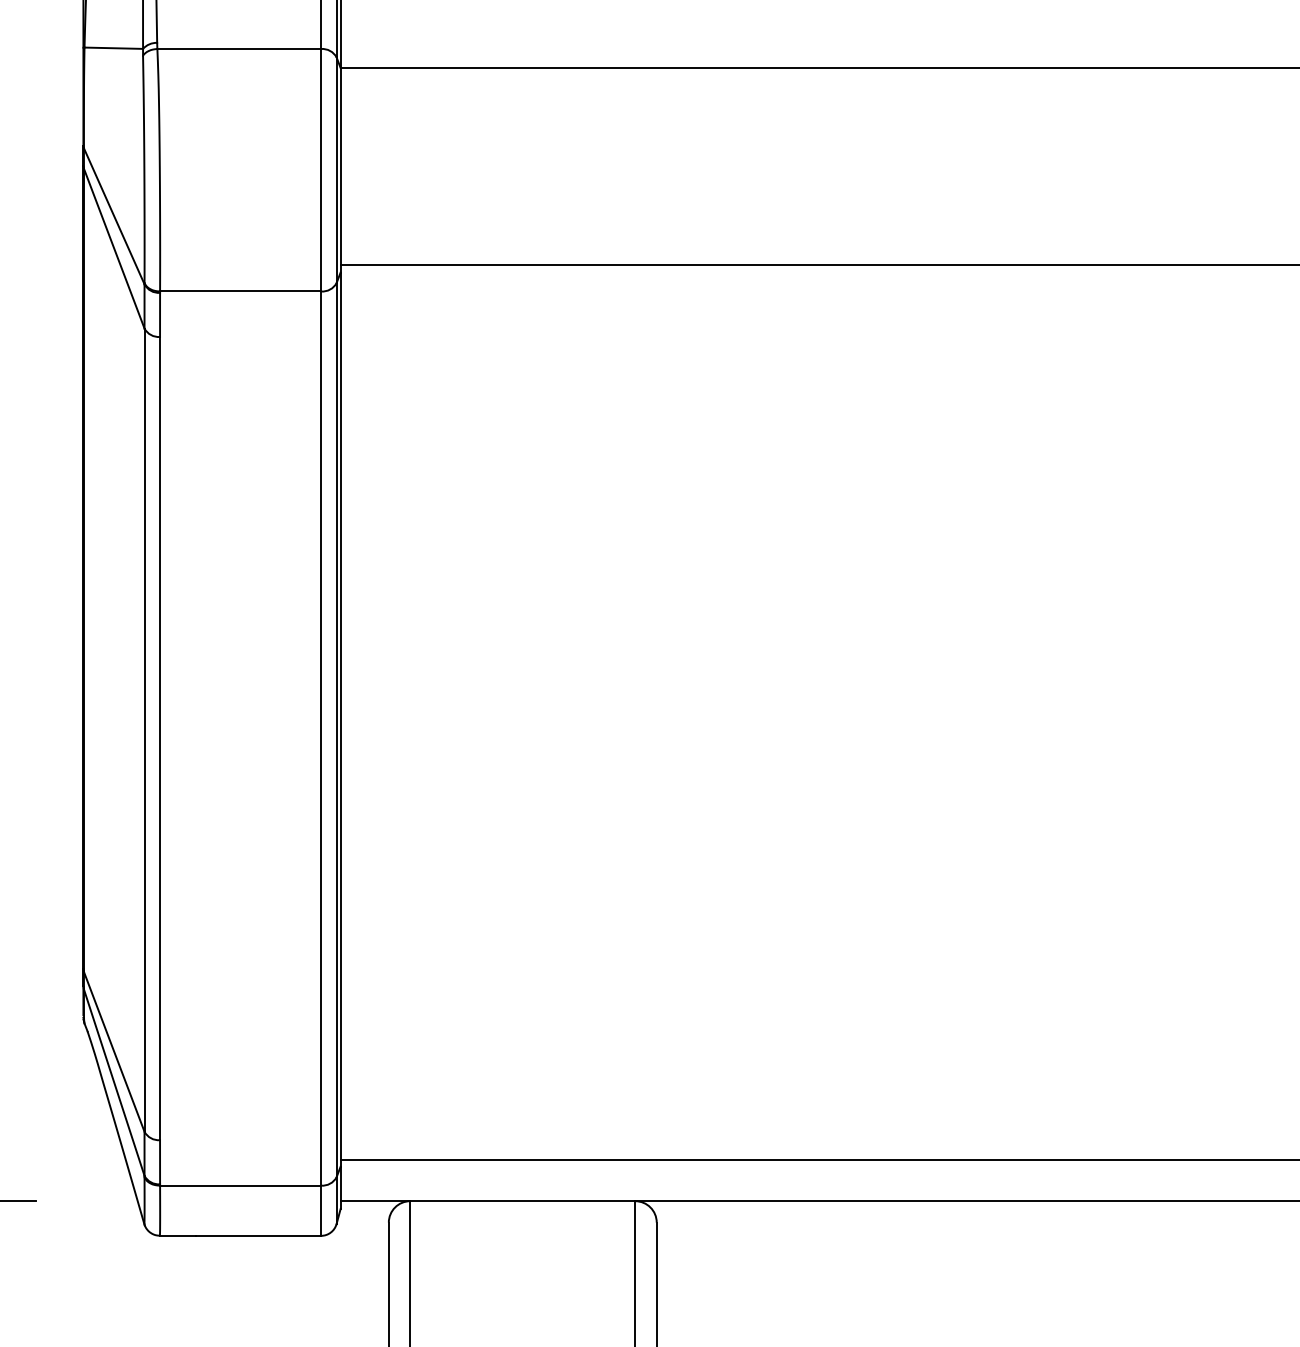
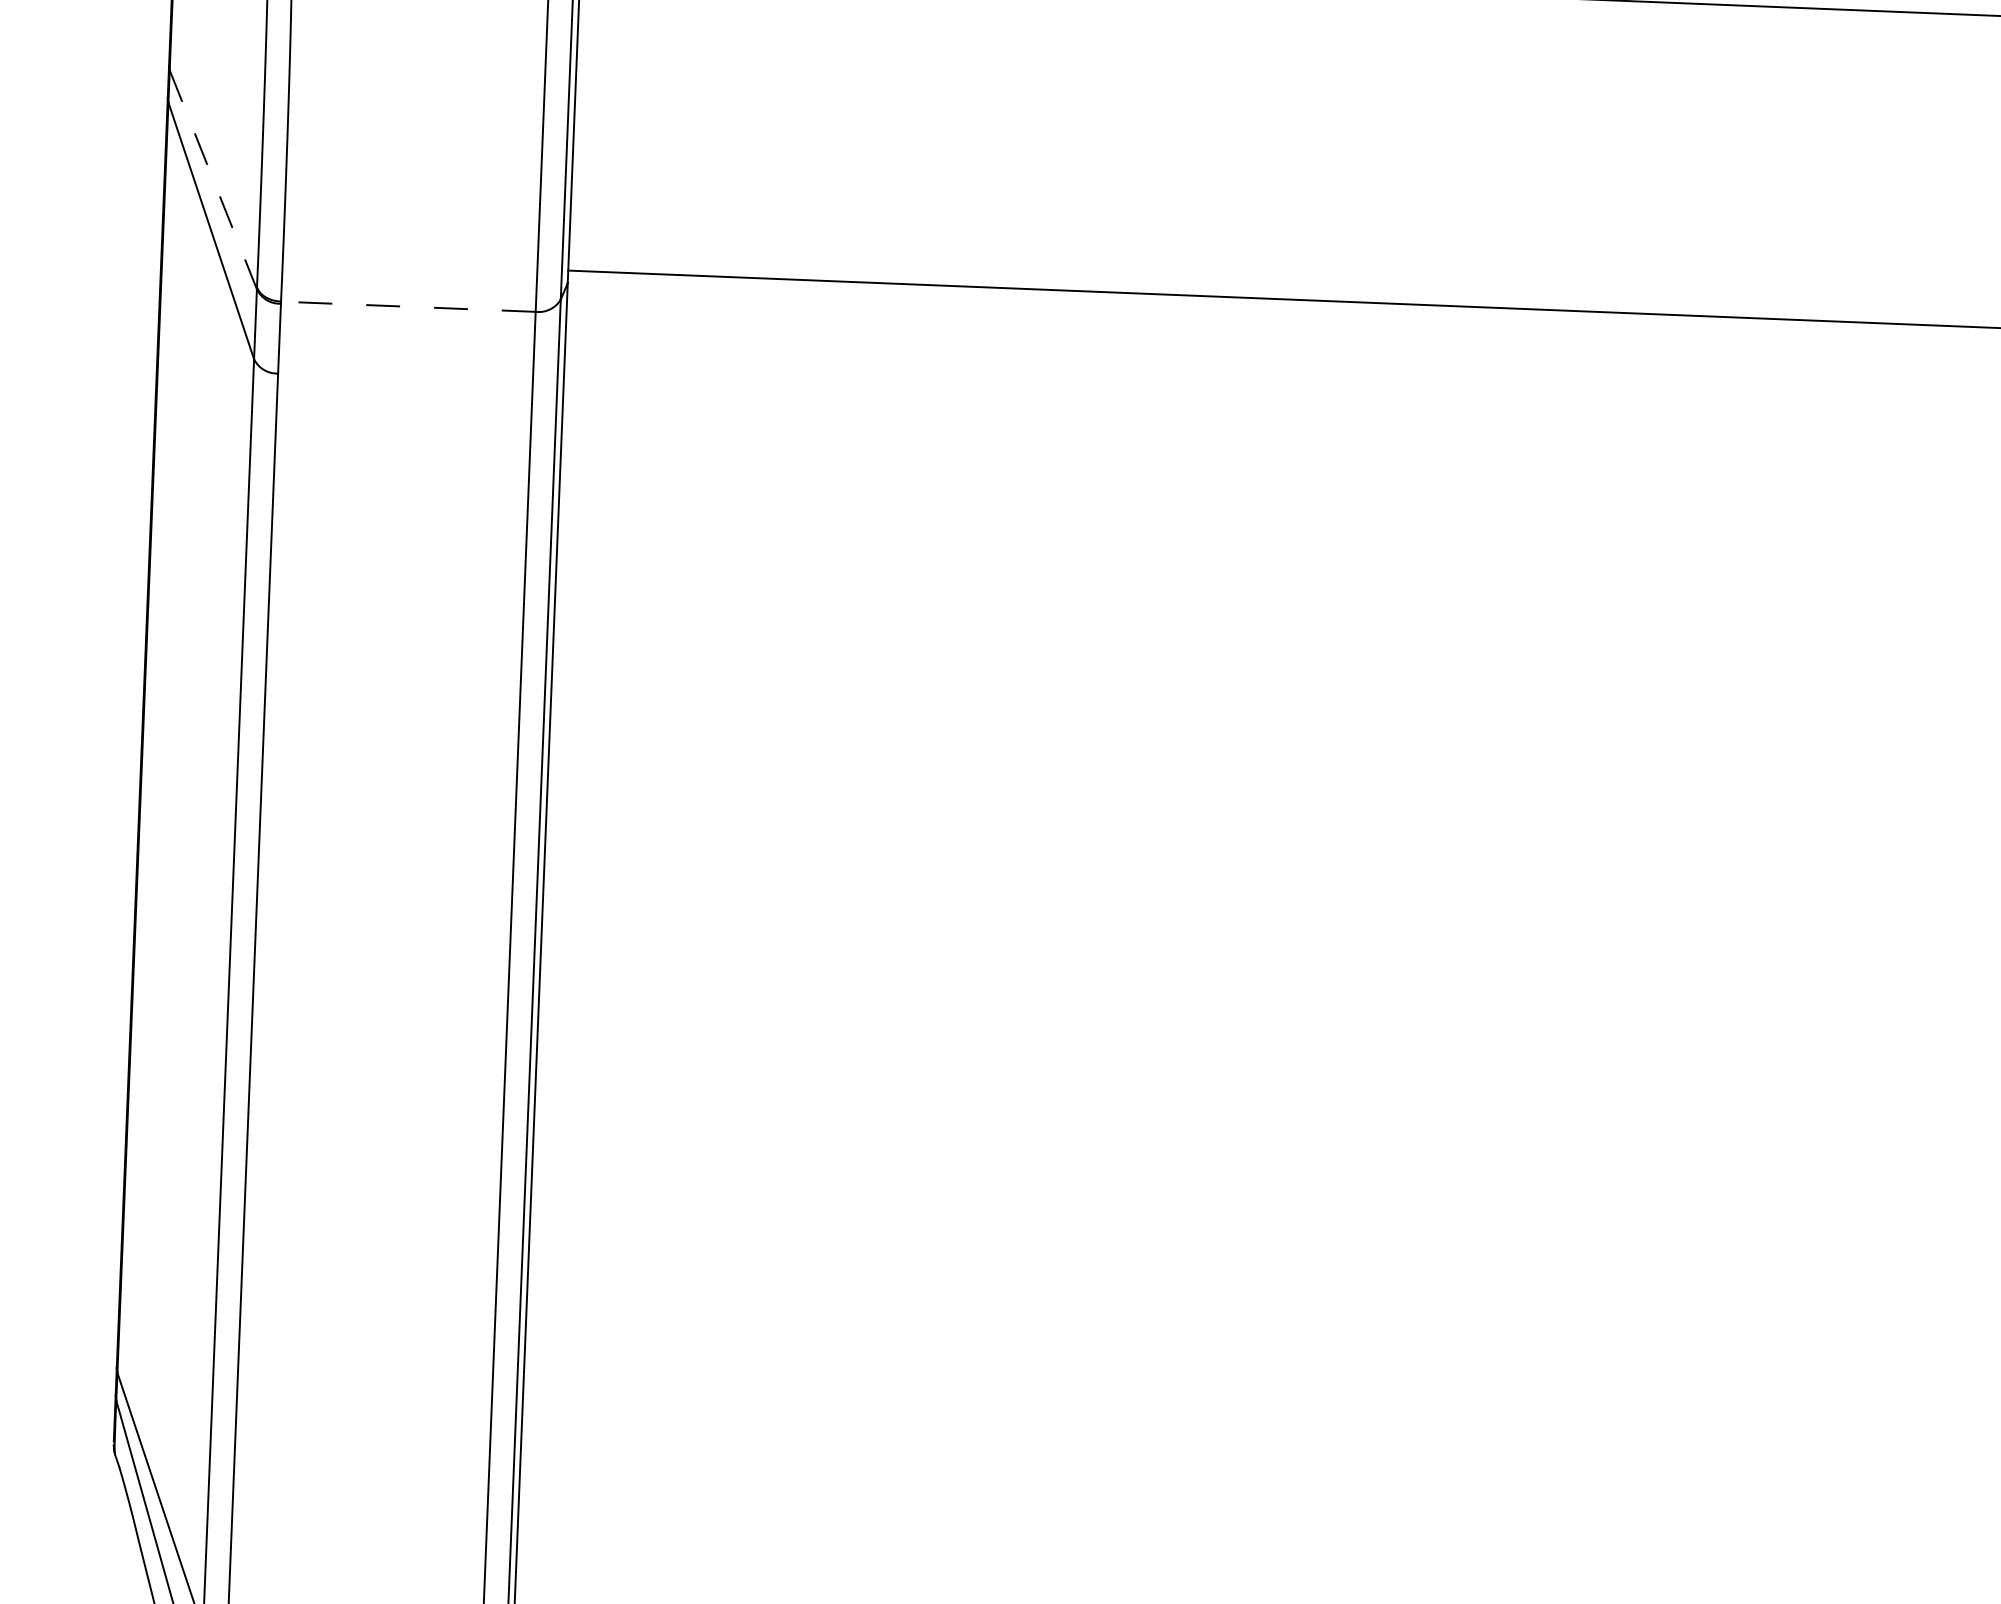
line: (114, 216) -> (213, 180), solid -> dashed
line: (240, 291) -> (408, 306), solid -> dashed

